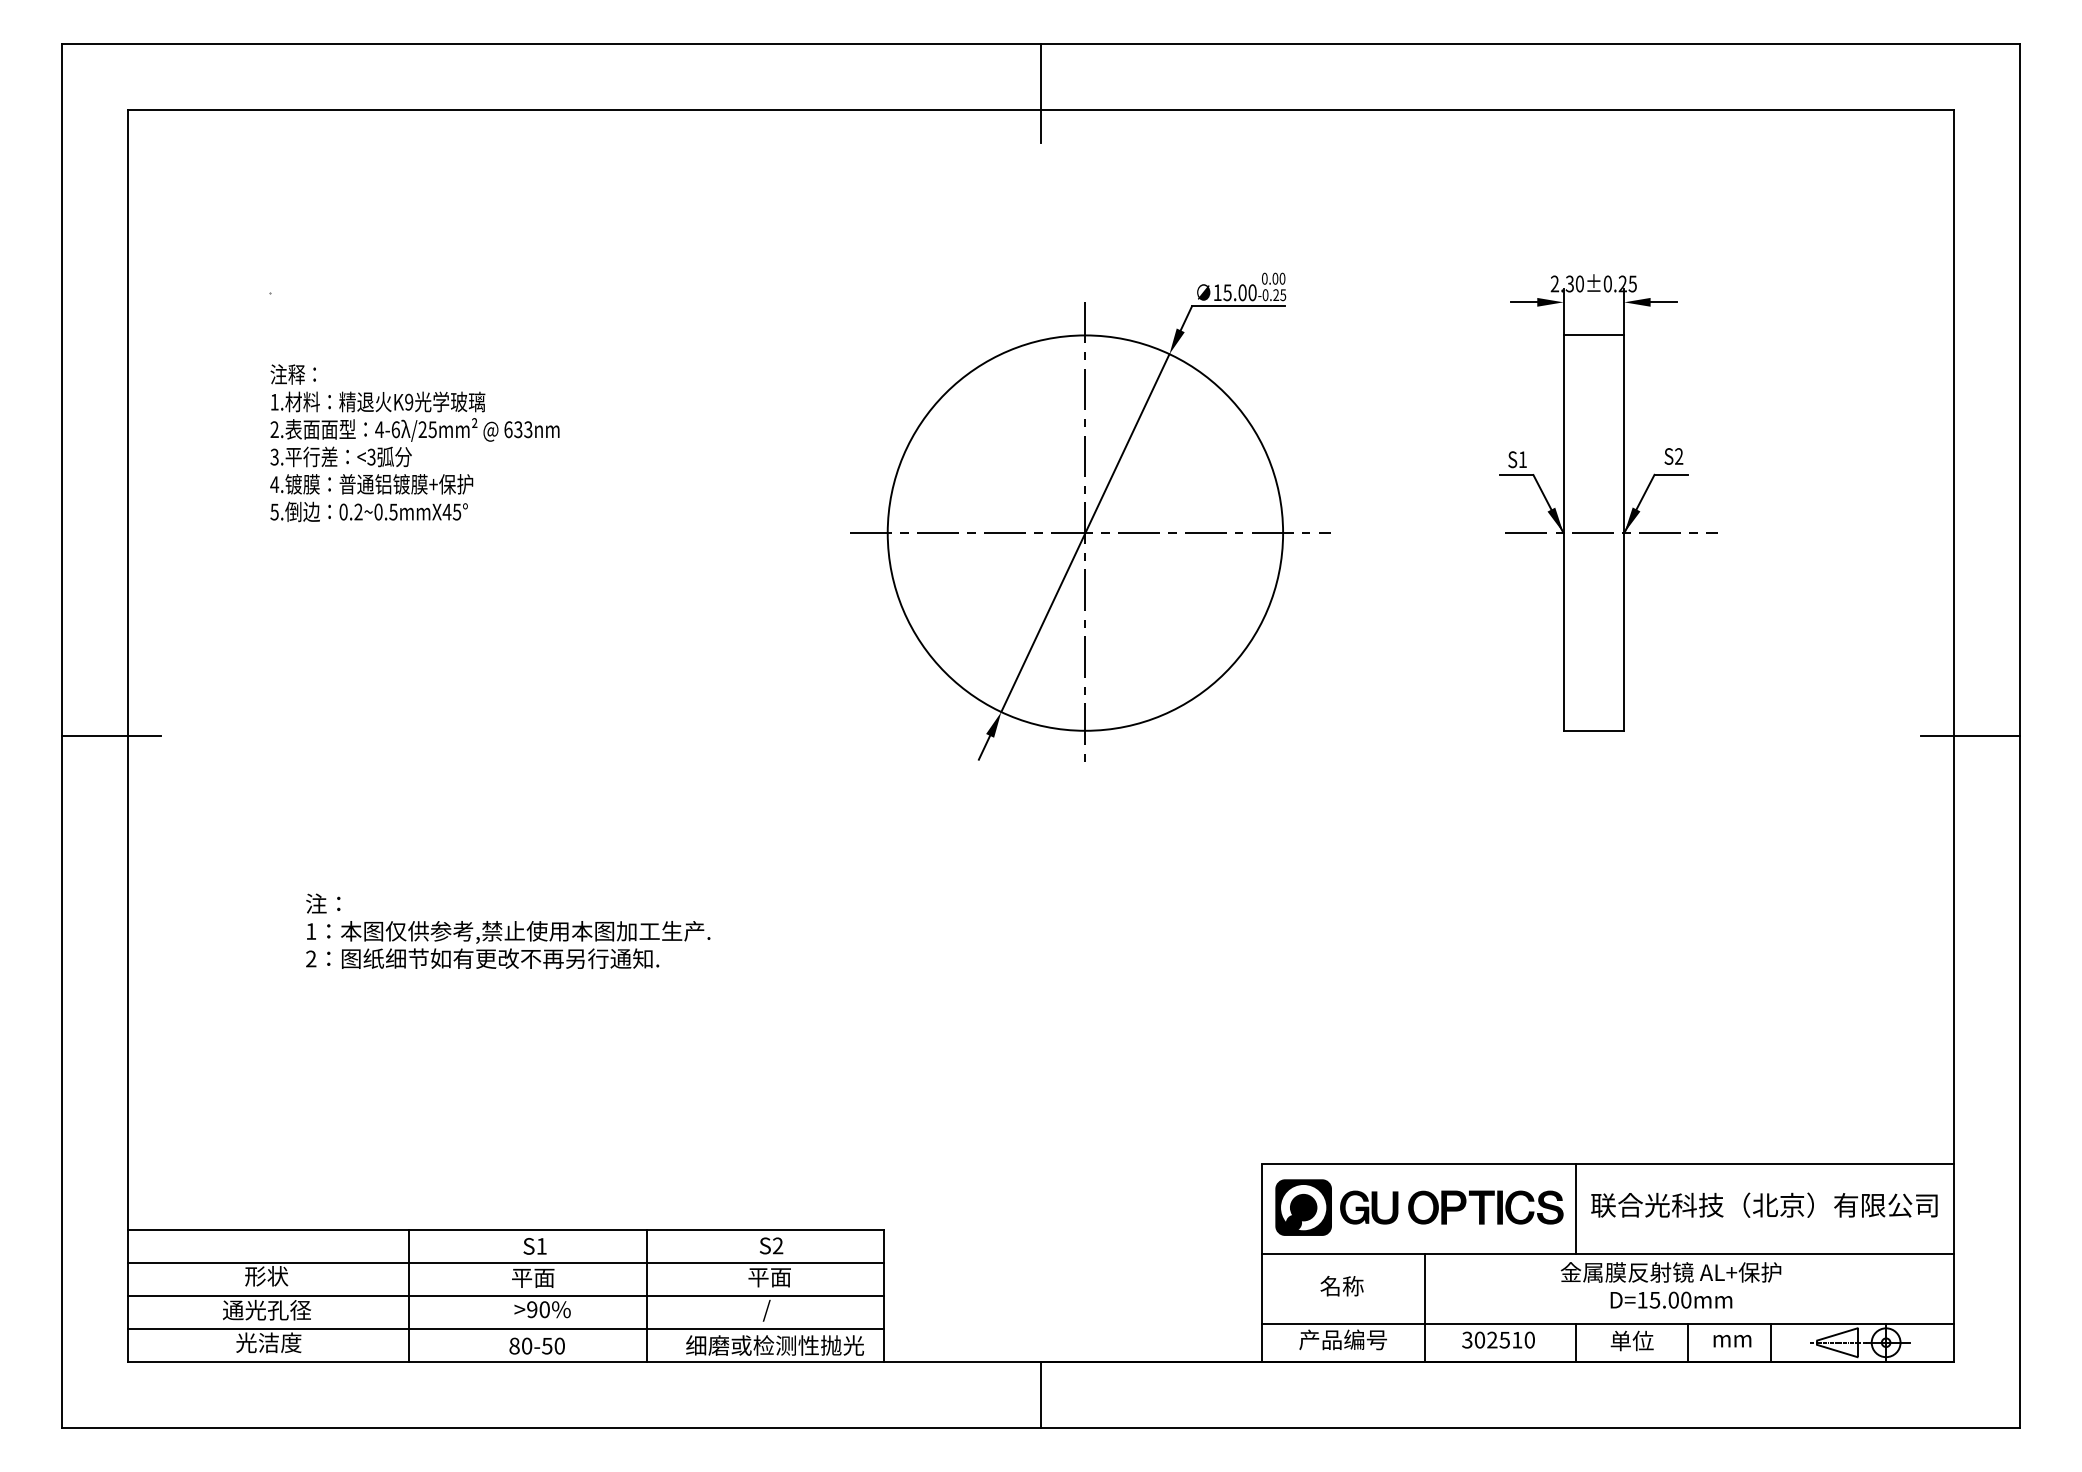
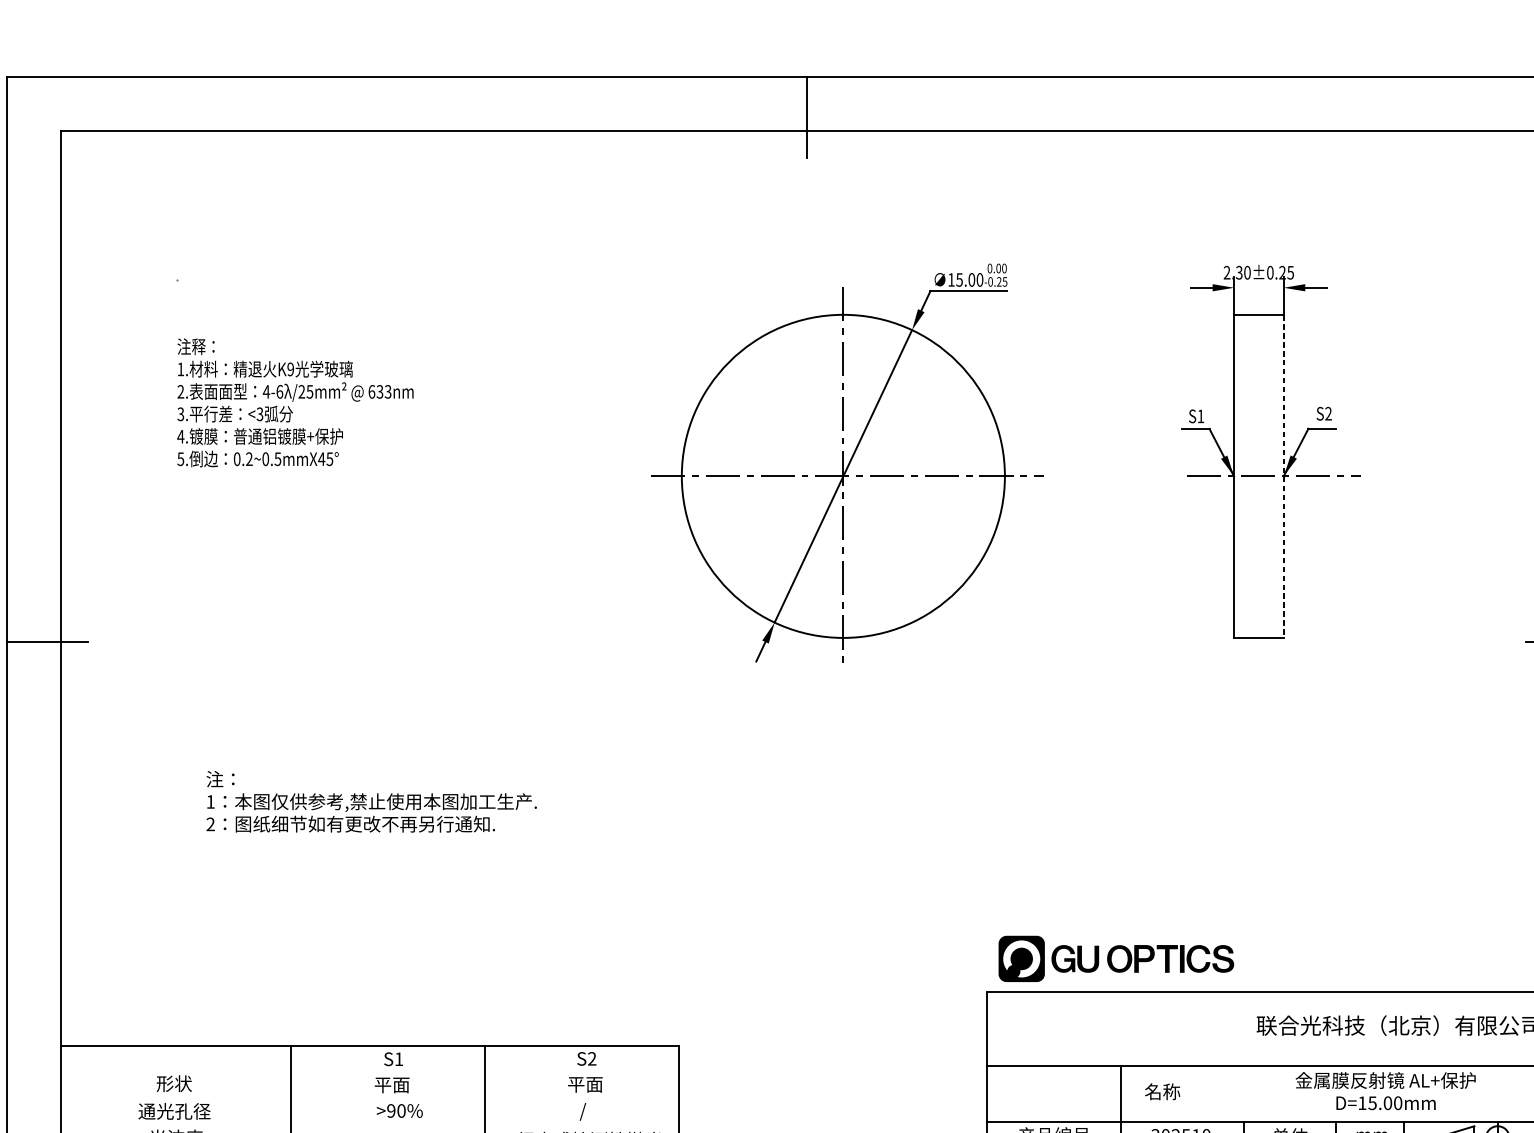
line: (1624, 533) -> (1283, 476), solid -> dashed
part: (1419, 1207) -> (1116, 958), moved
line: (1575, 1208) -> (1243, 1028), removed
line: (505, 1263) -> (369, 1073), removed
text: (1341, 1285) -> (1162, 1091), moved
text: (1670, 1285) -> (1385, 1091), moved
line: (505, 1296) -> (369, 1100), removed
line: (505, 1329) -> (369, 1127), removed

